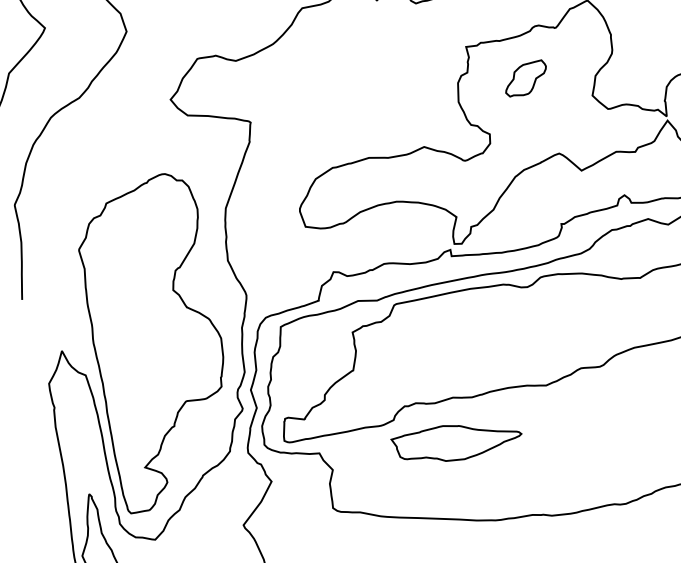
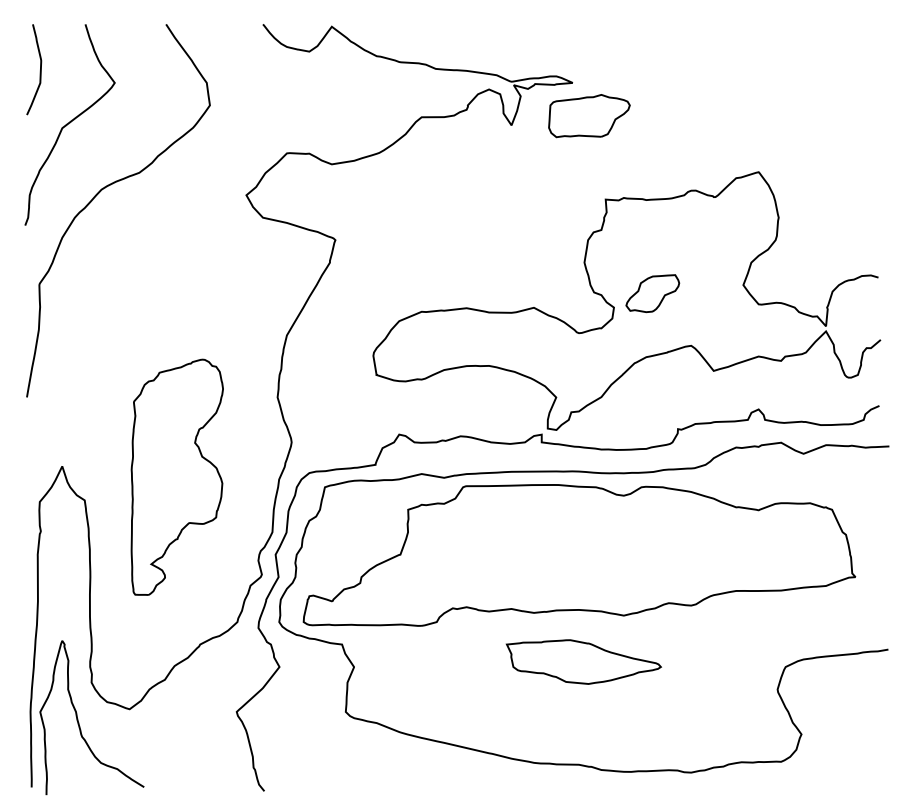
part: (525, 78) -> (652, 293), moved
part: (158, 342) -> (177, 477), size x0.6
part: (457, 441) -> (583, 661), moved

